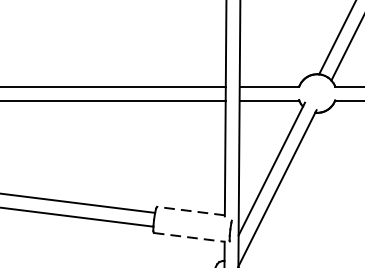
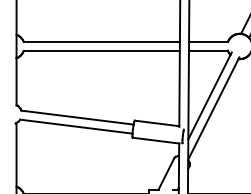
line: (190, 211) -> (156, 123), dashed -> solid
line: (190, 237) -> (156, 140), dashed -> solid

